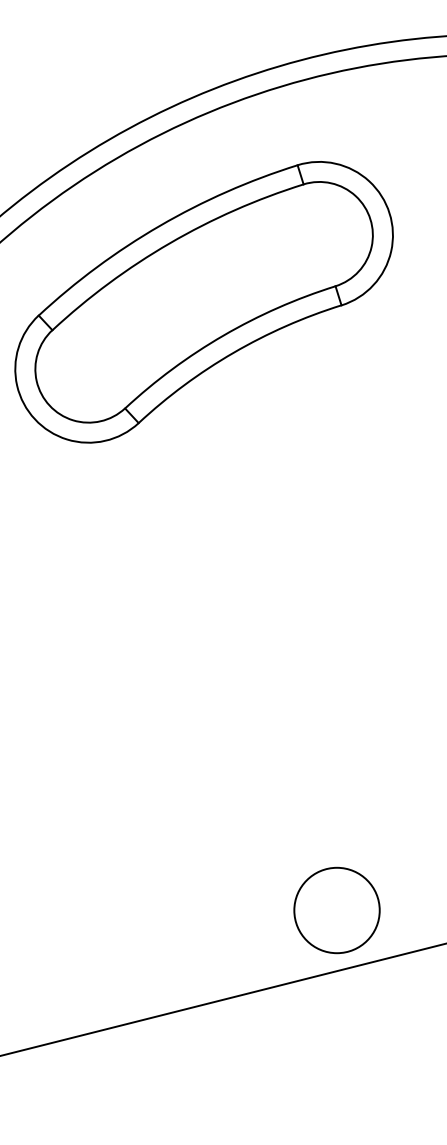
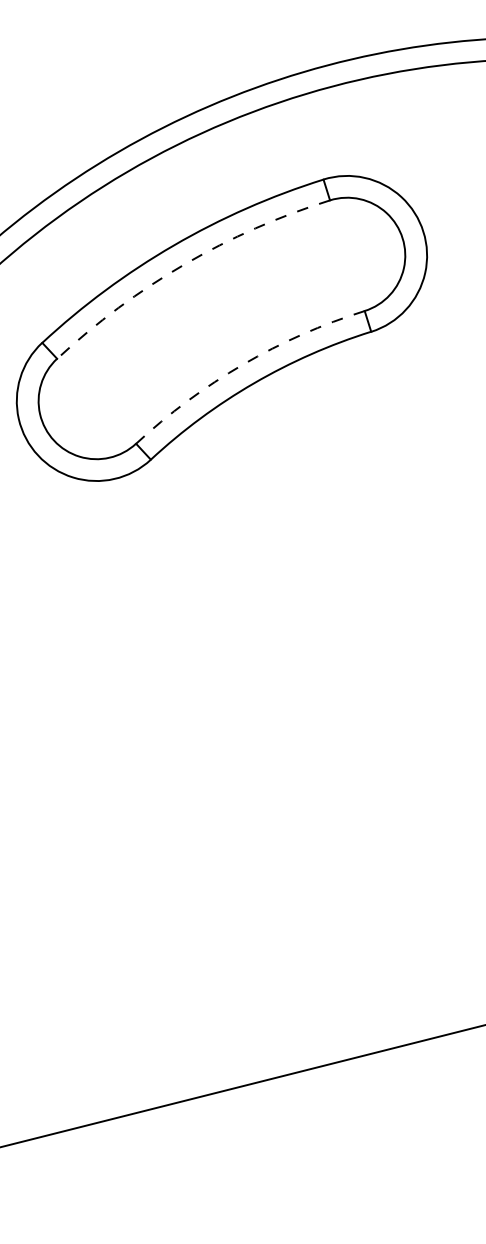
arc: (169, 243) -> (184, 264), solid -> dashed
arc: (223, 335) -> (243, 364), solid -> dashed
circle: (336, 910) -> (365, 989), removed

